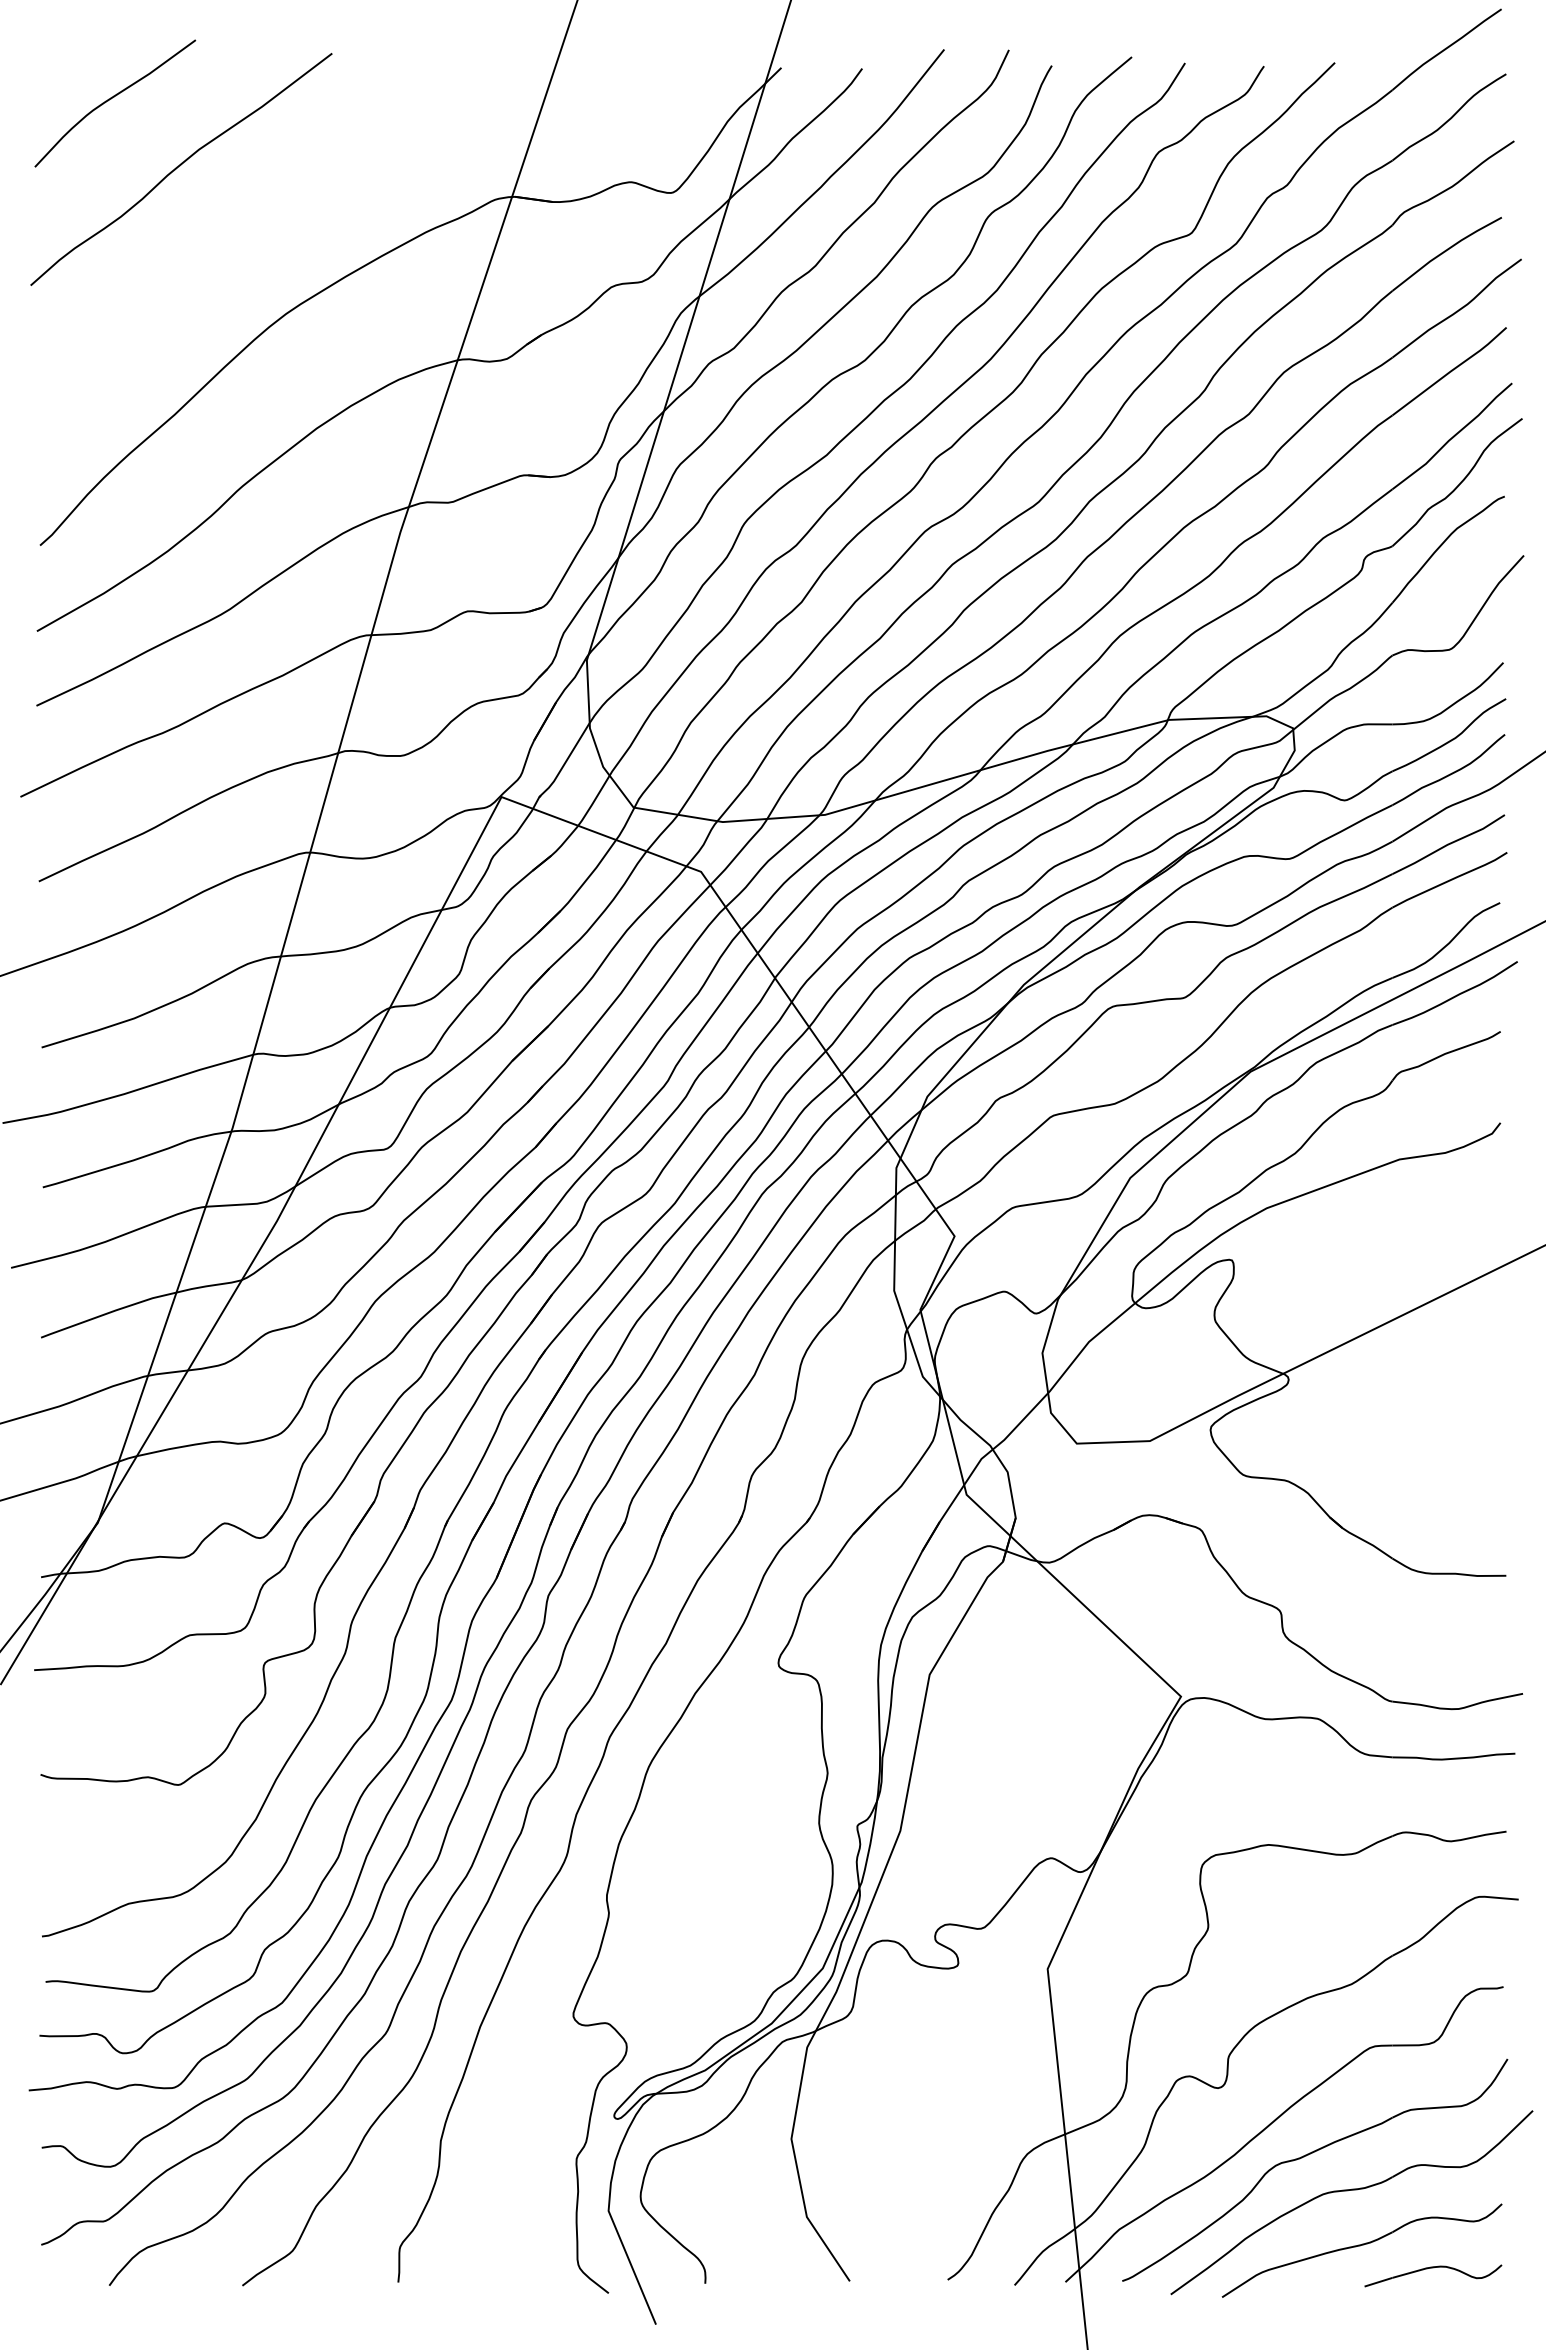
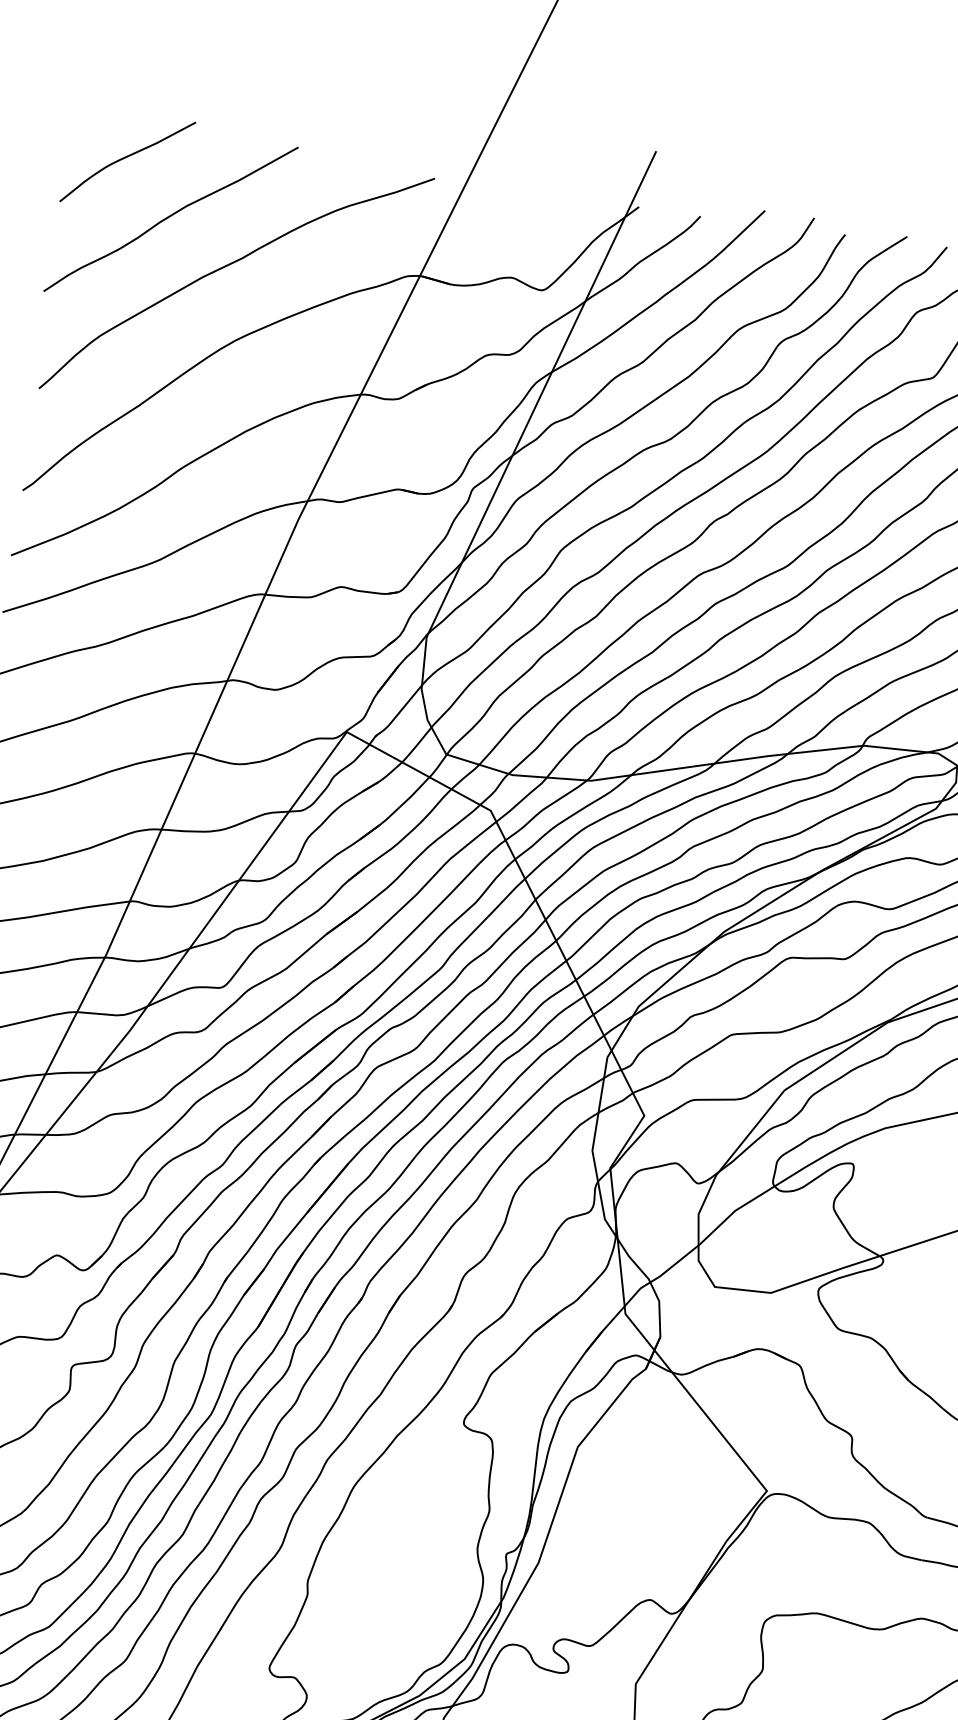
curve: (264, 218) -> (229, 265), added

